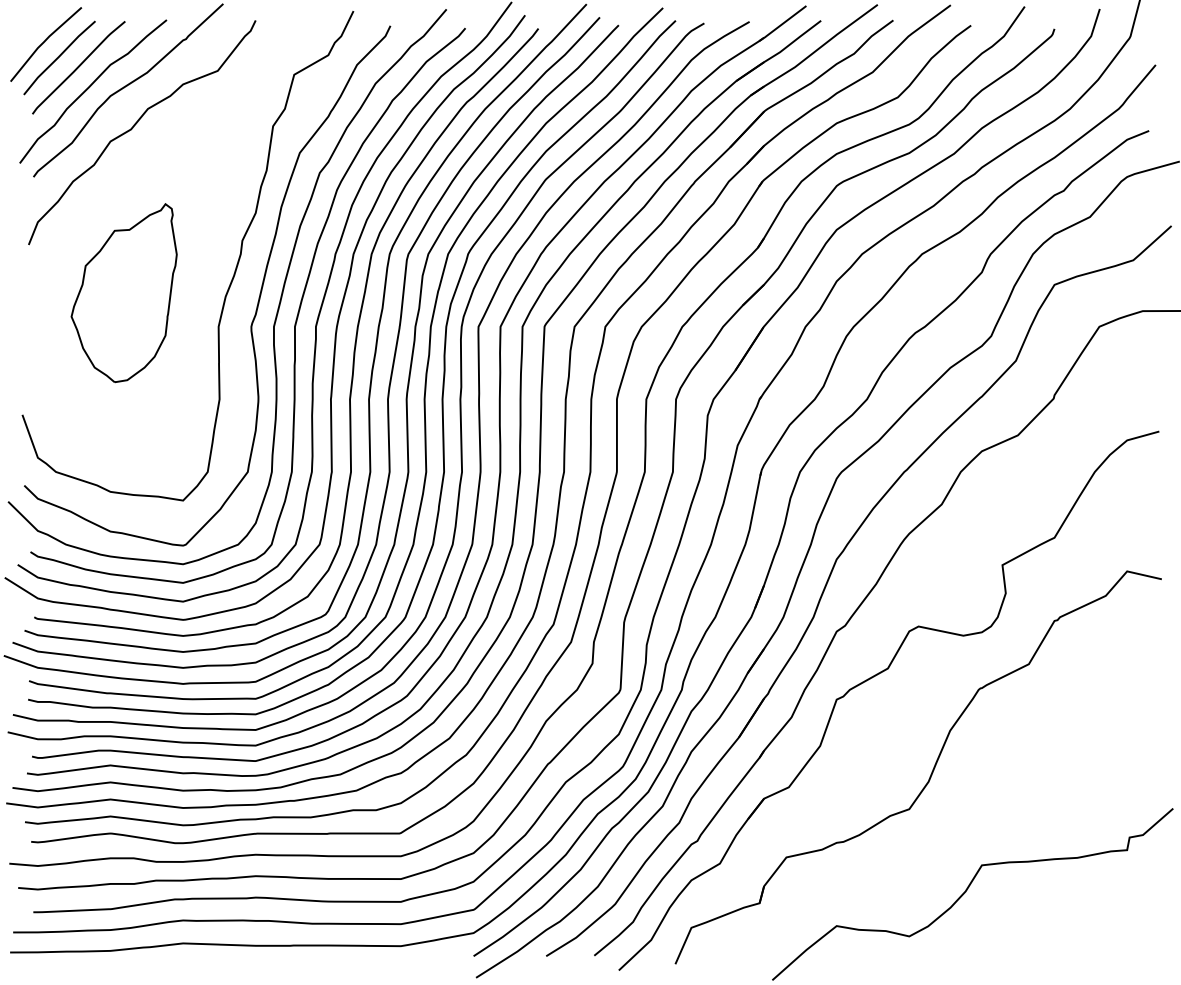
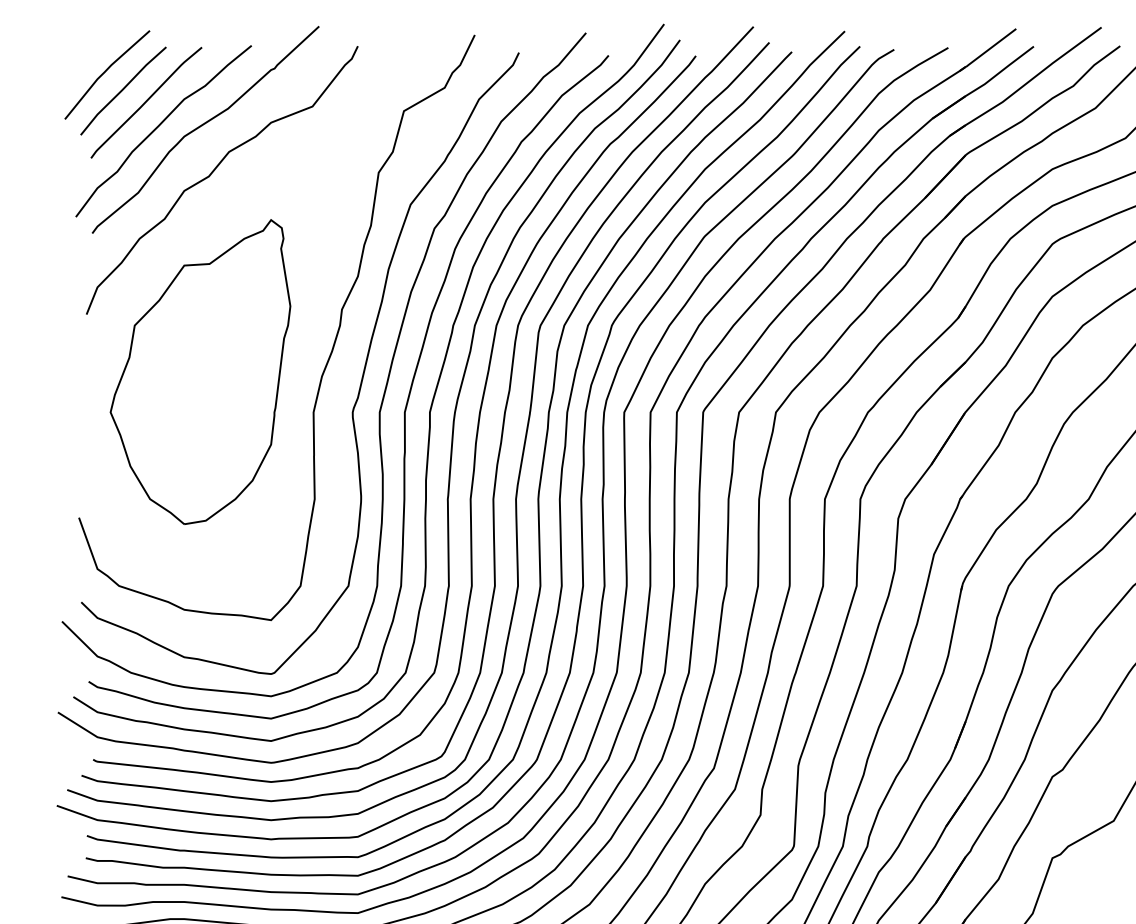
part: (124, 293) -> (201, 372), size x1.43

